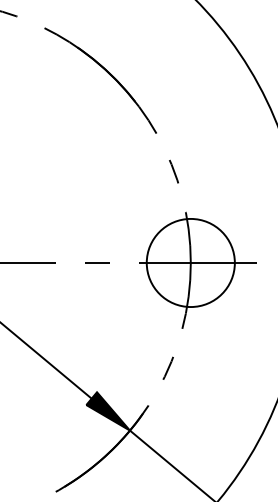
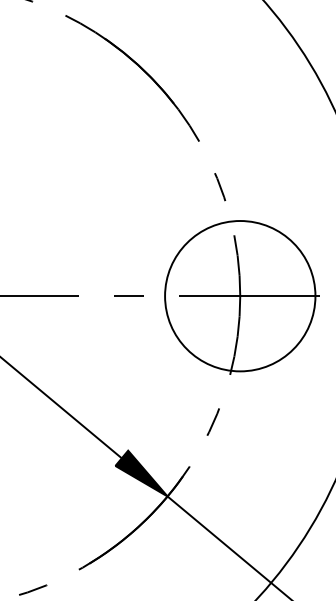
circle: (191, 263) -> (240, 296), size x1.43

